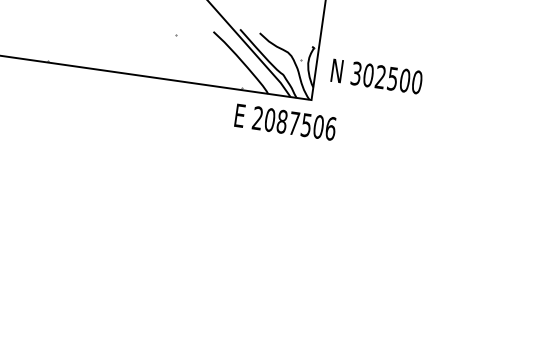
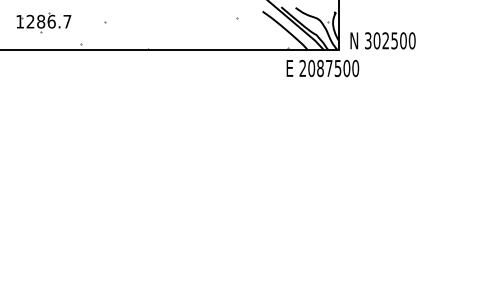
text: (376, 76) -> (382, 40), moved
text: (330, 127) -> (355, 67), 2087506 -> 2087500

